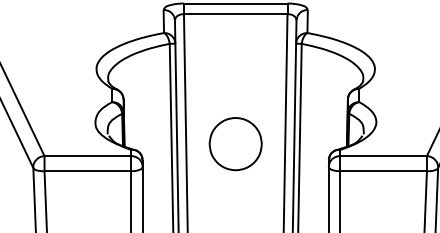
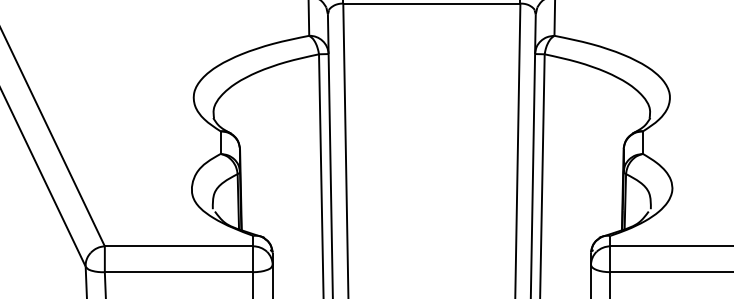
part: (235, 144) -> (431, 226), removed

